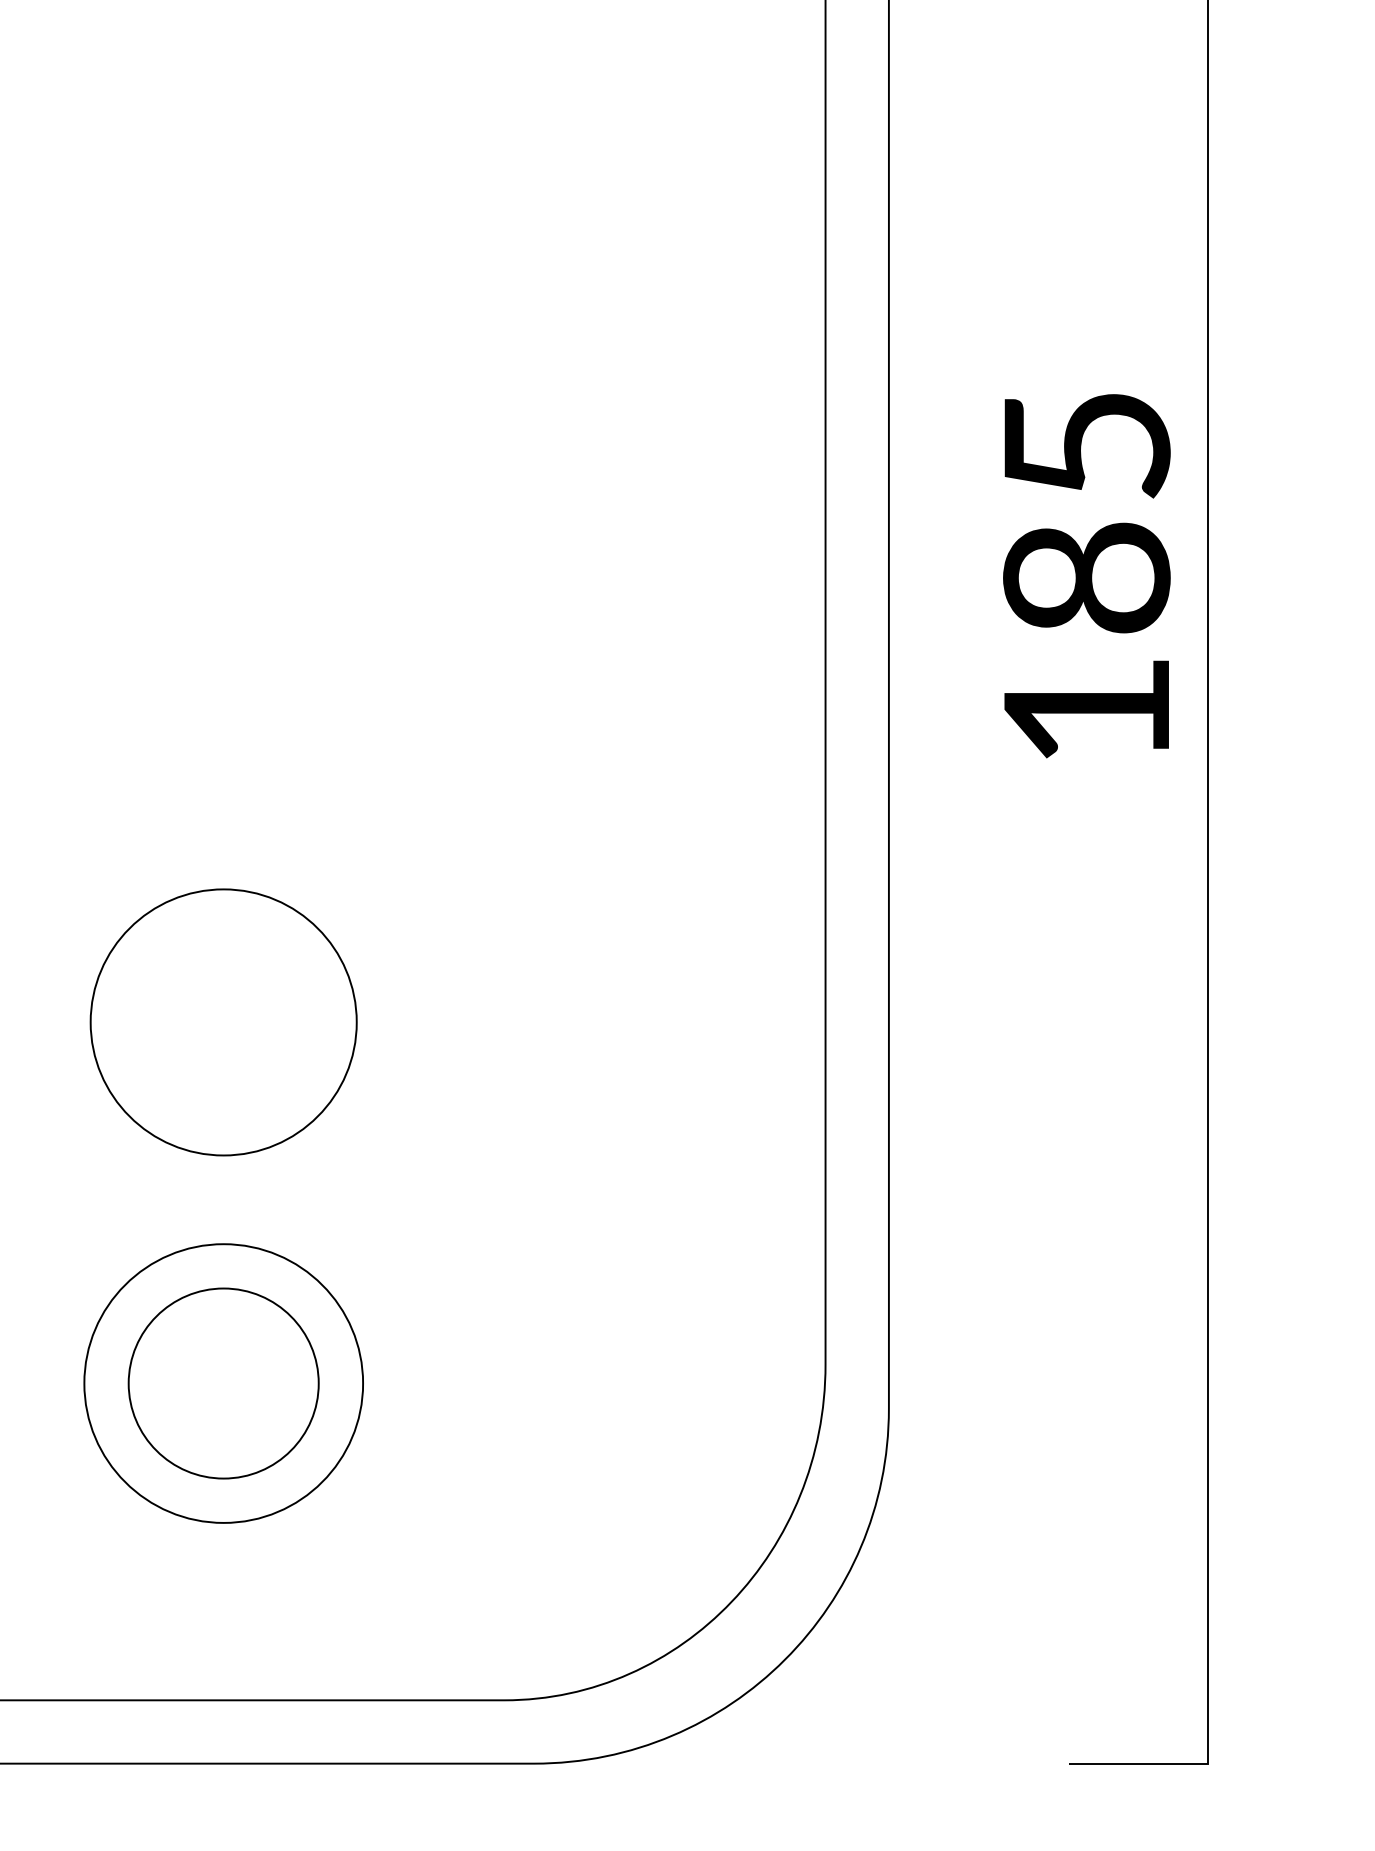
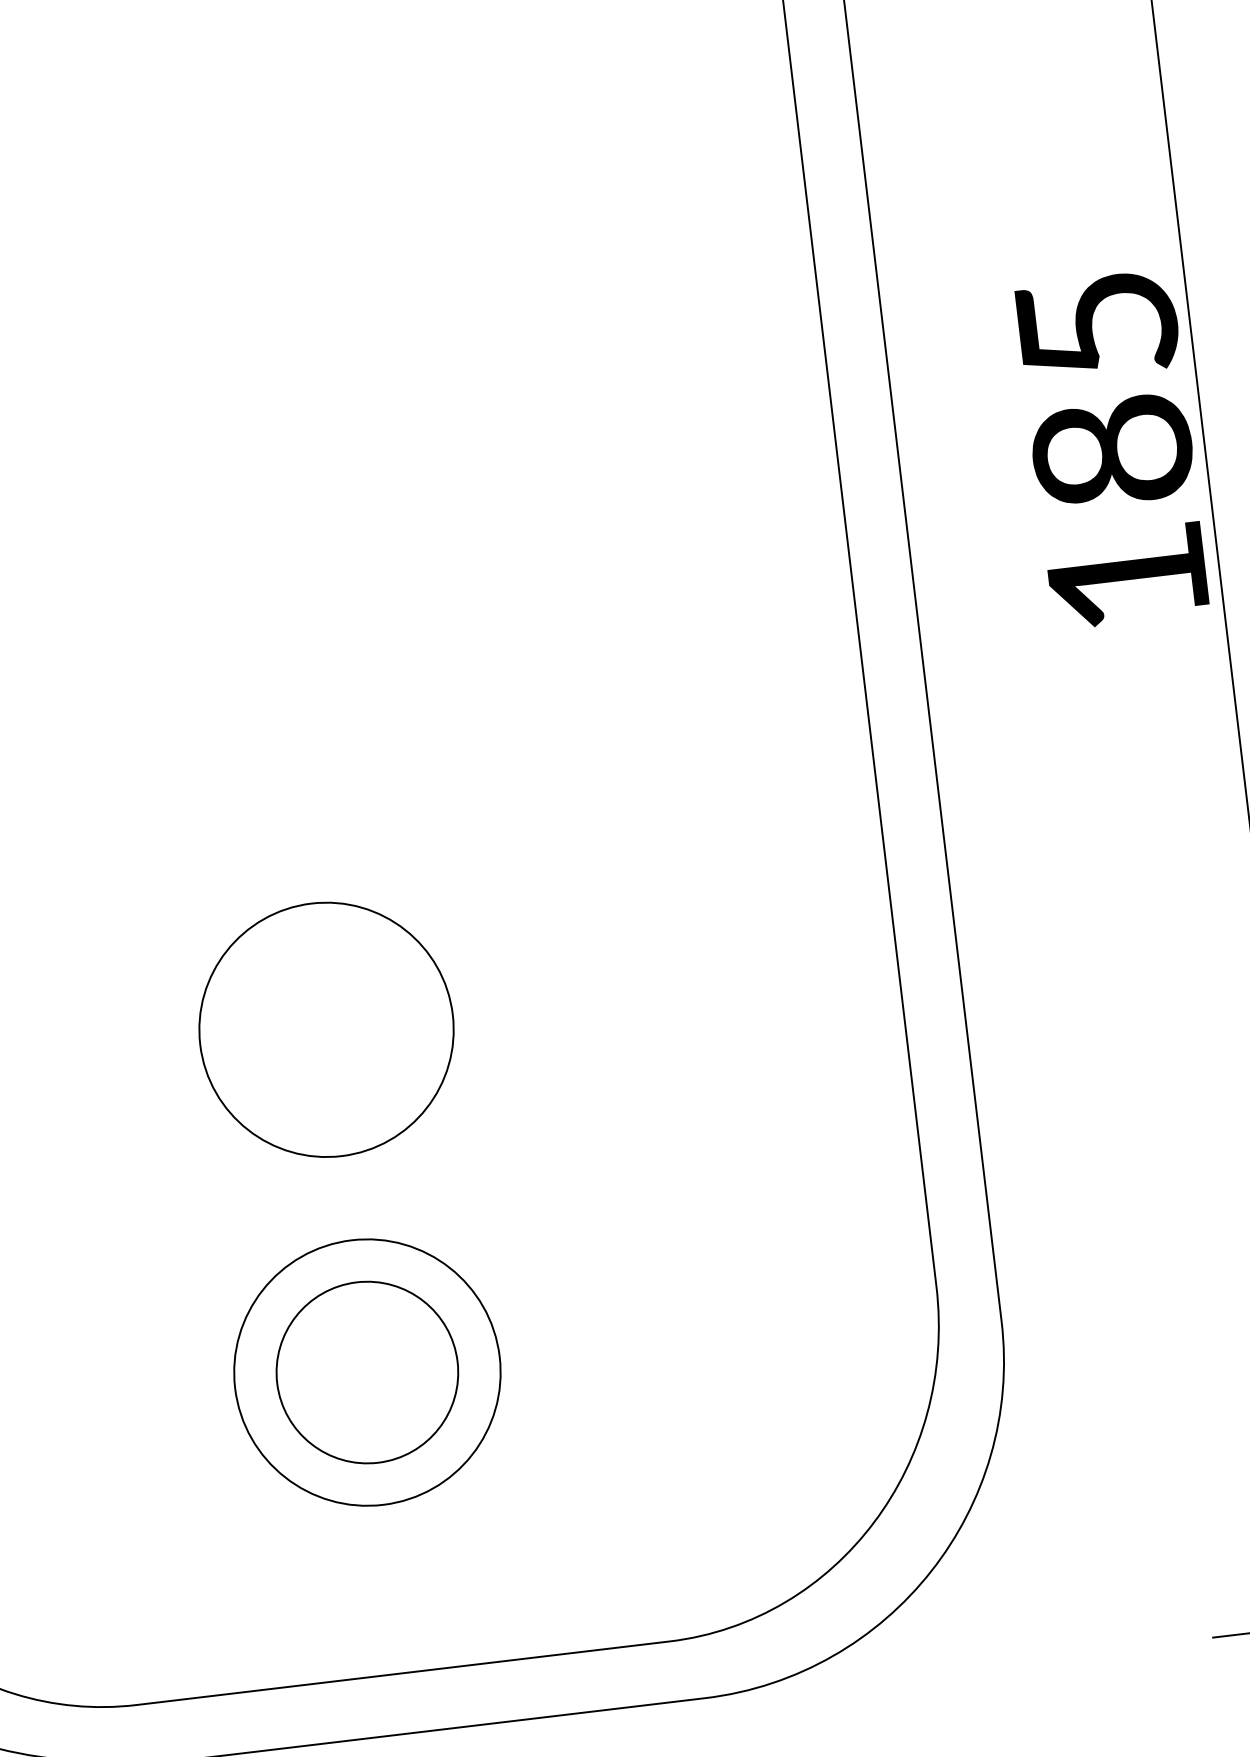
text: (1086, 576) -> (1111, 450), moved

